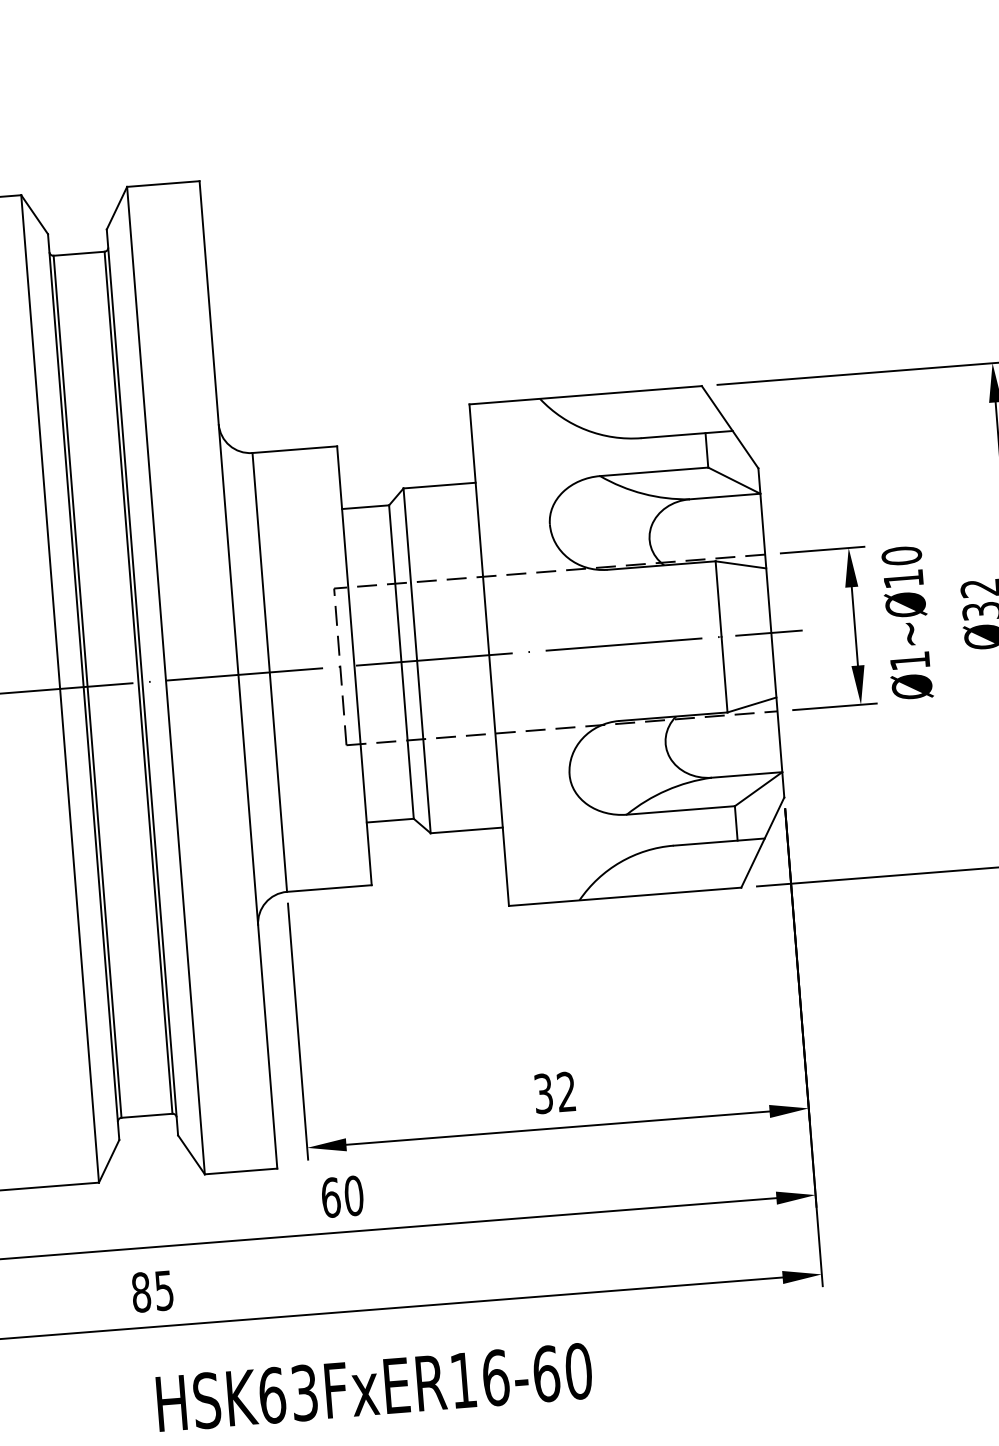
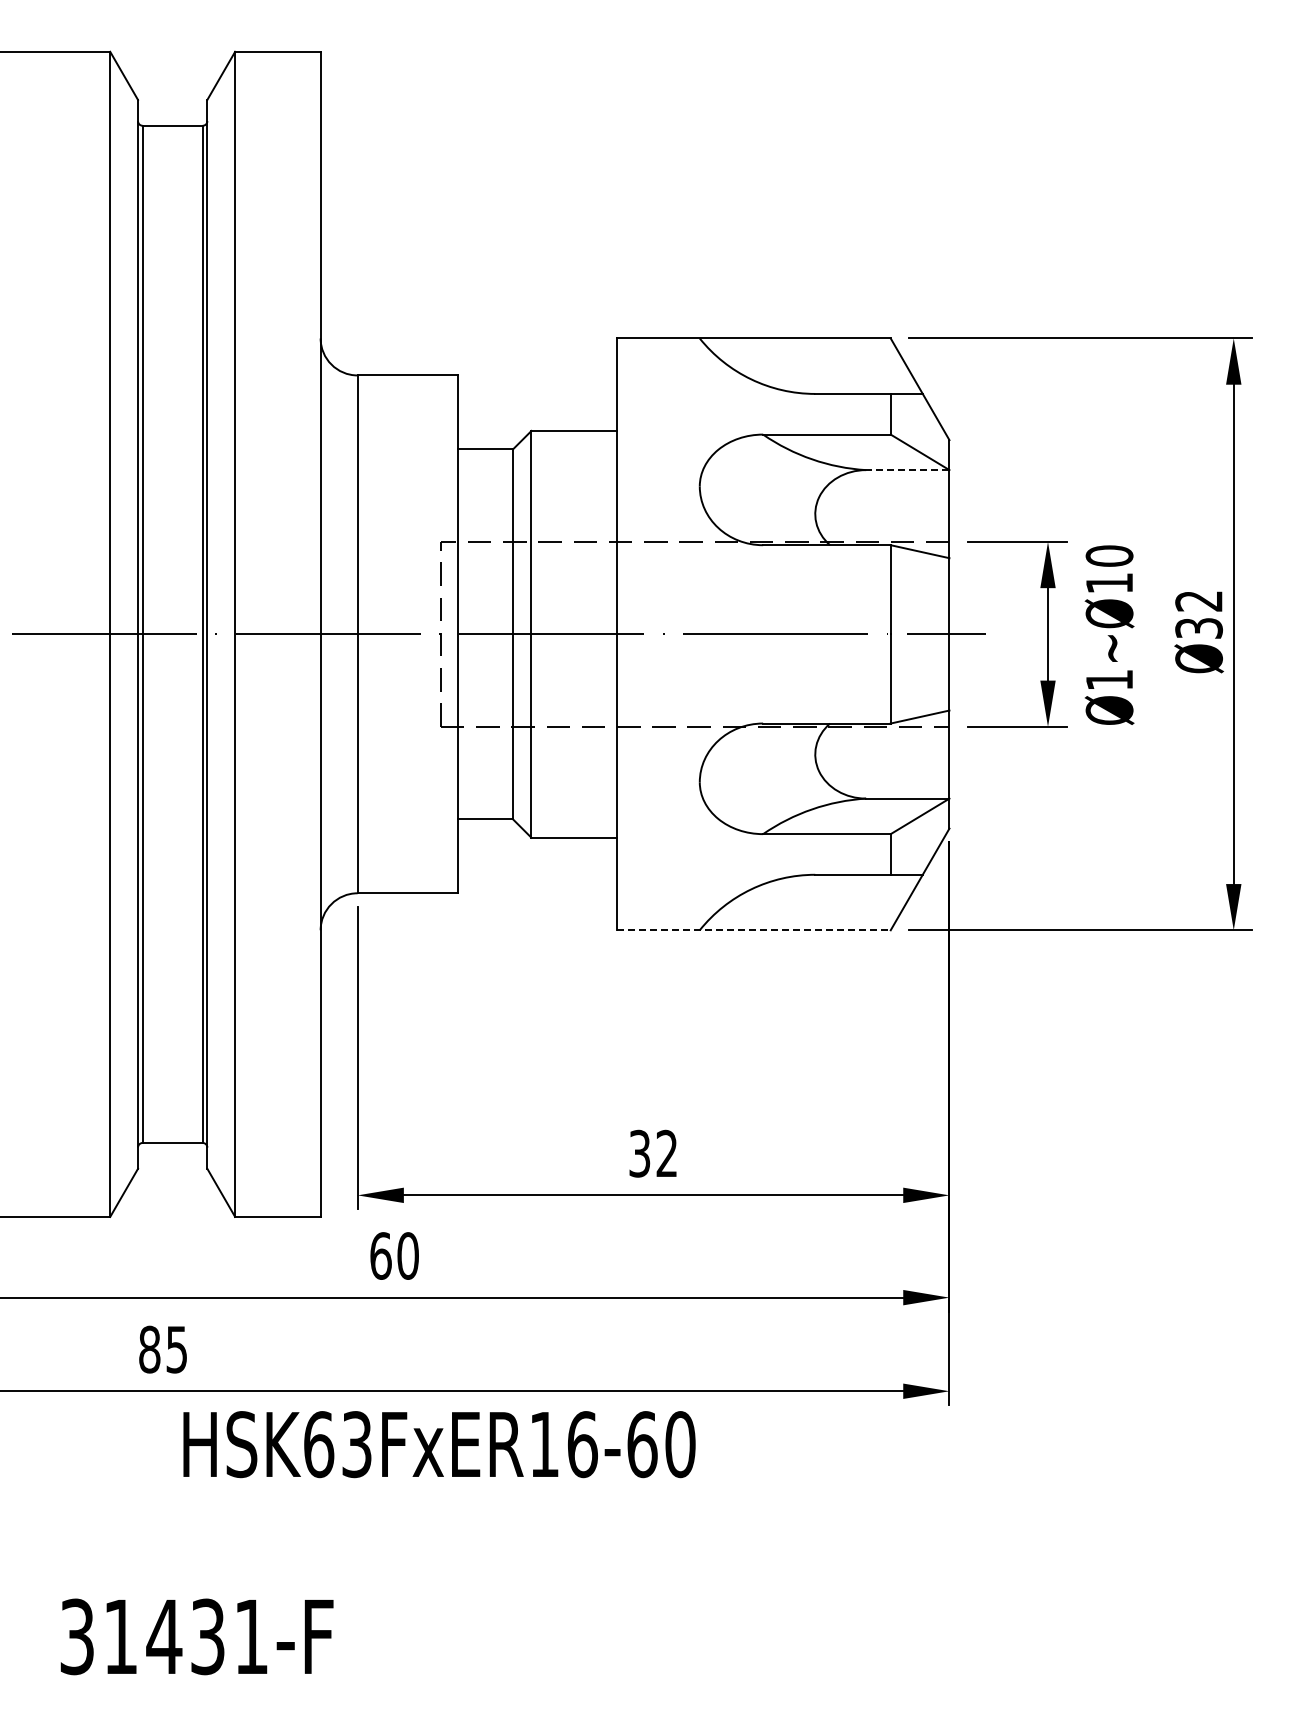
line: (724, 496) -> (907, 470), solid -> dashed
line: (625, 896) -> (754, 930), solid -> dashed
text: (374, 1387) -> (439, 1444), moved

